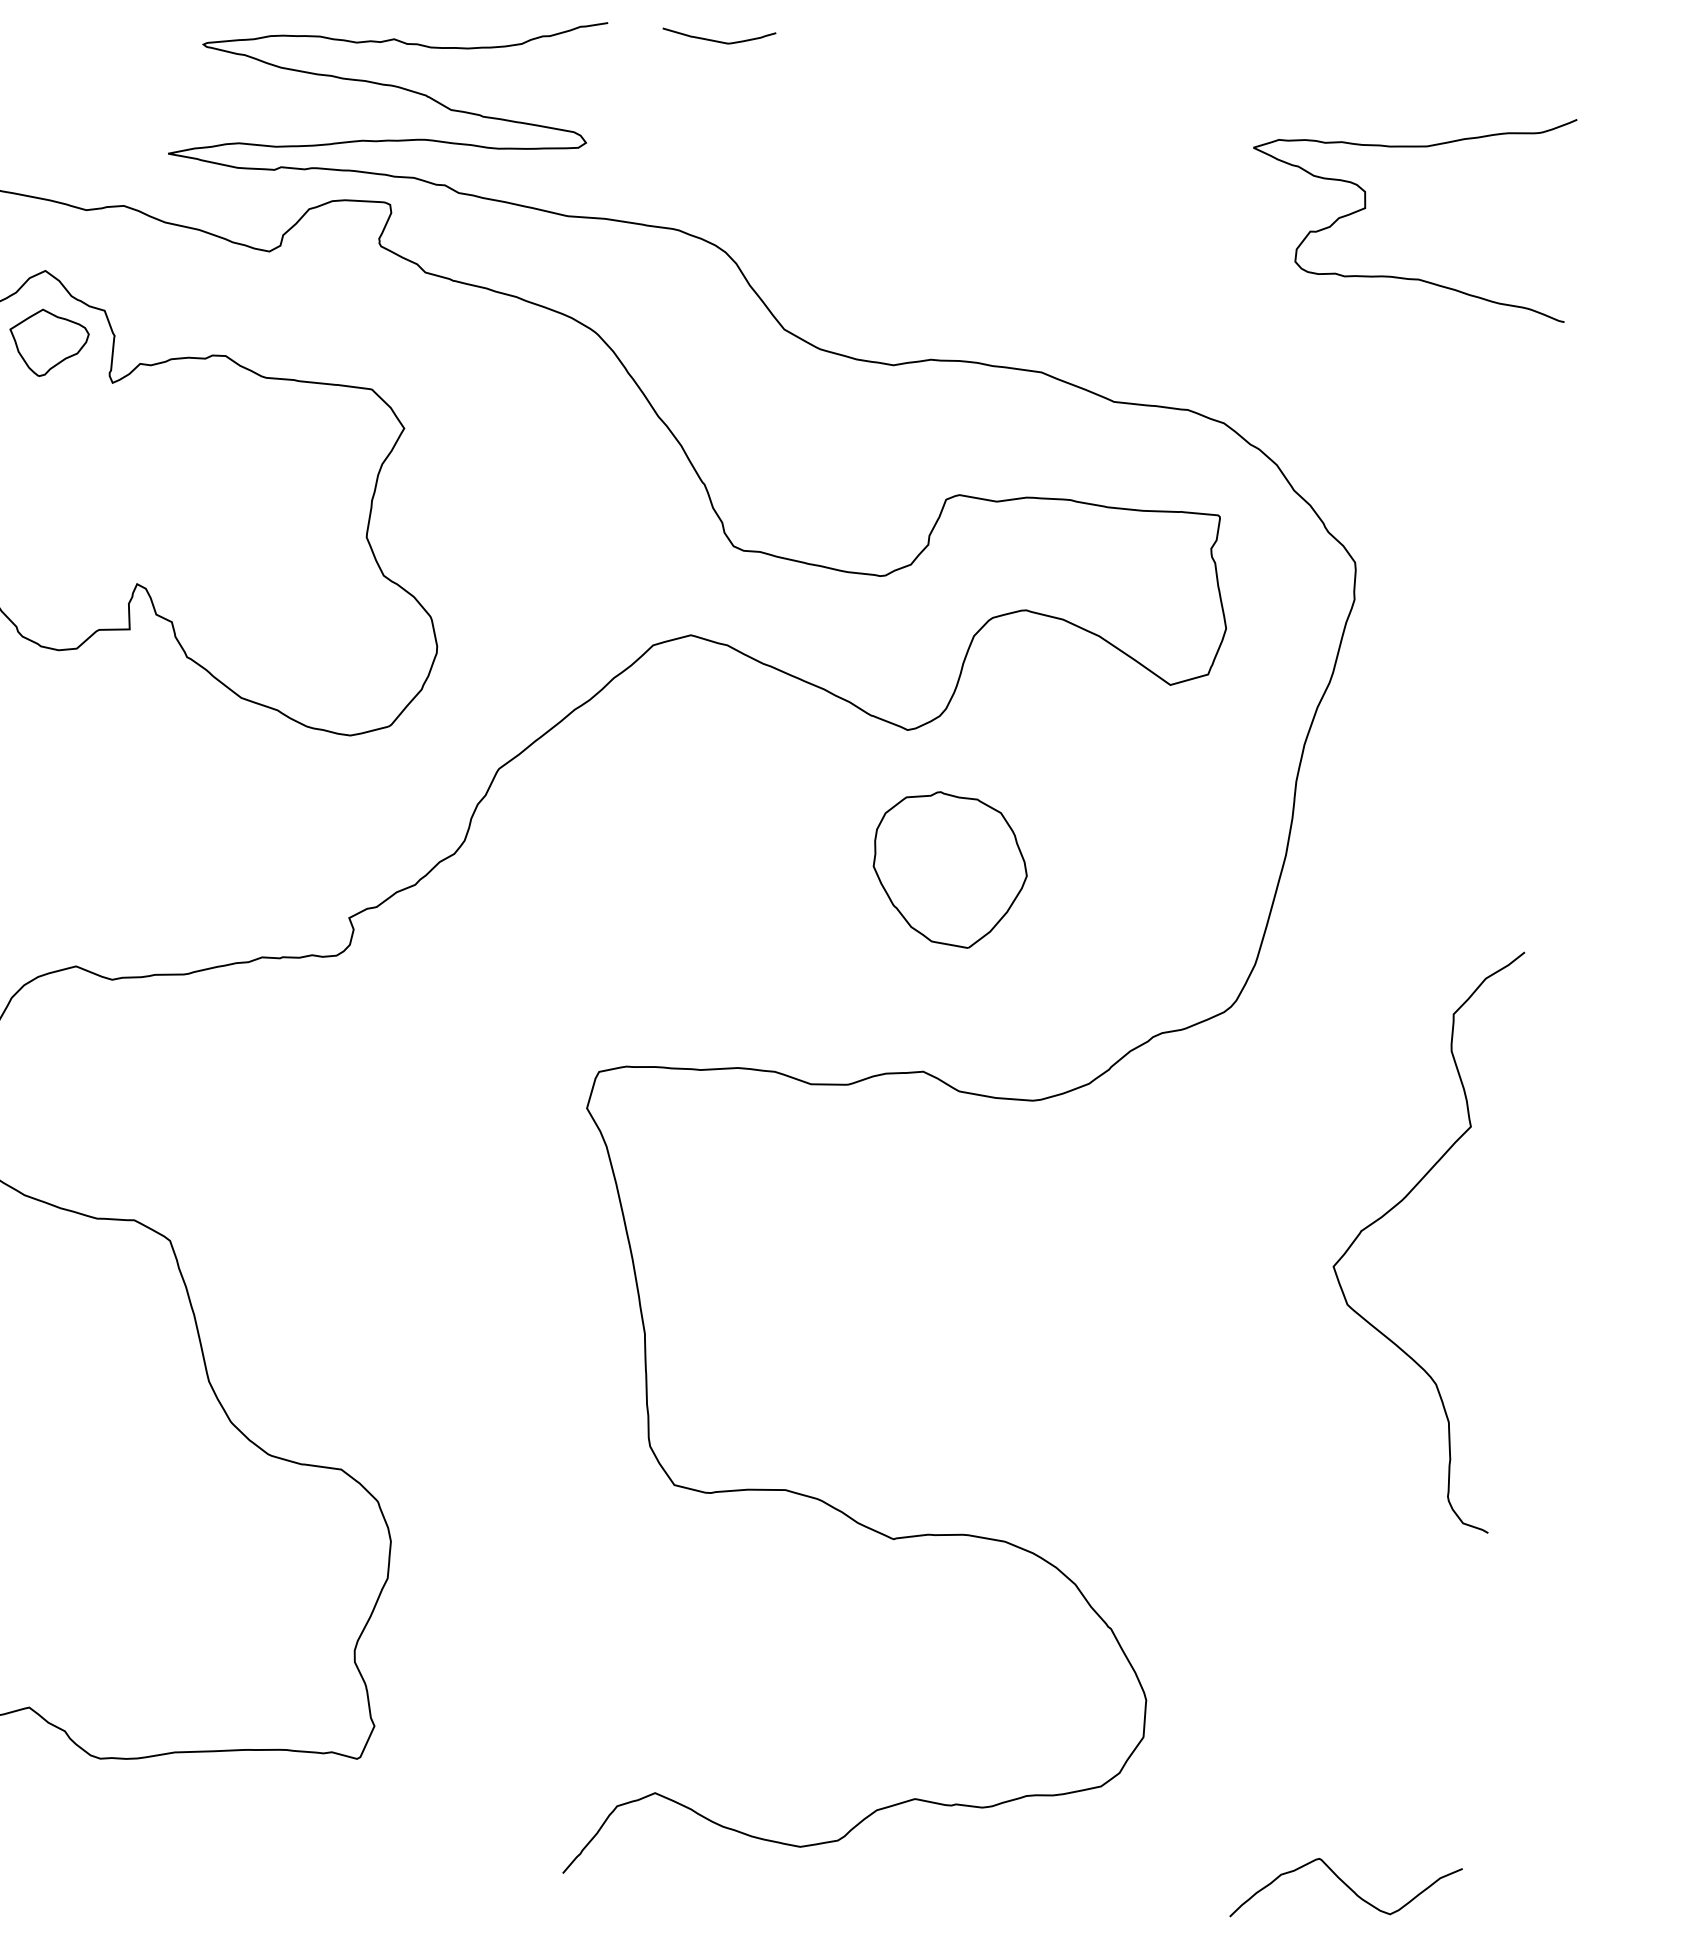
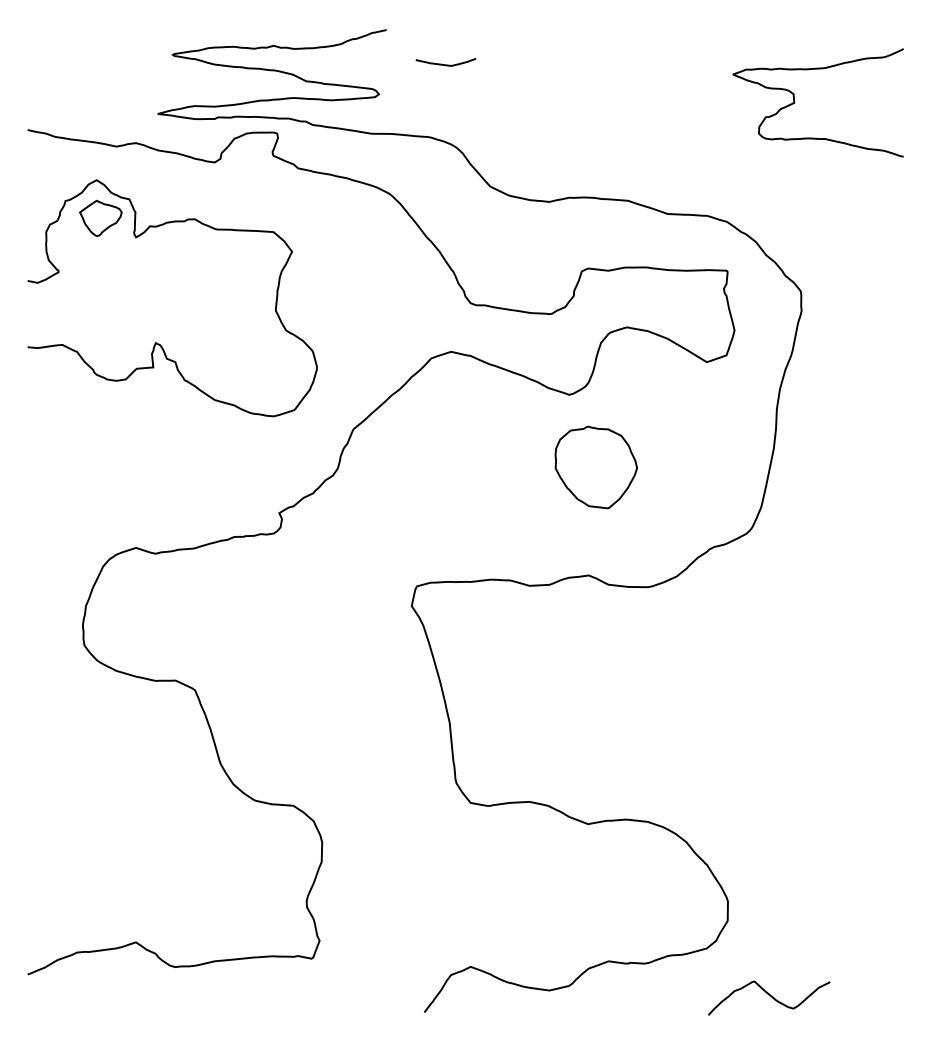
curve: (717, 40) -> (445, 64), moved
curve: (1397, 1207) -> (844, 631), removed
curve: (1348, 1888) -> (770, 996), moved

